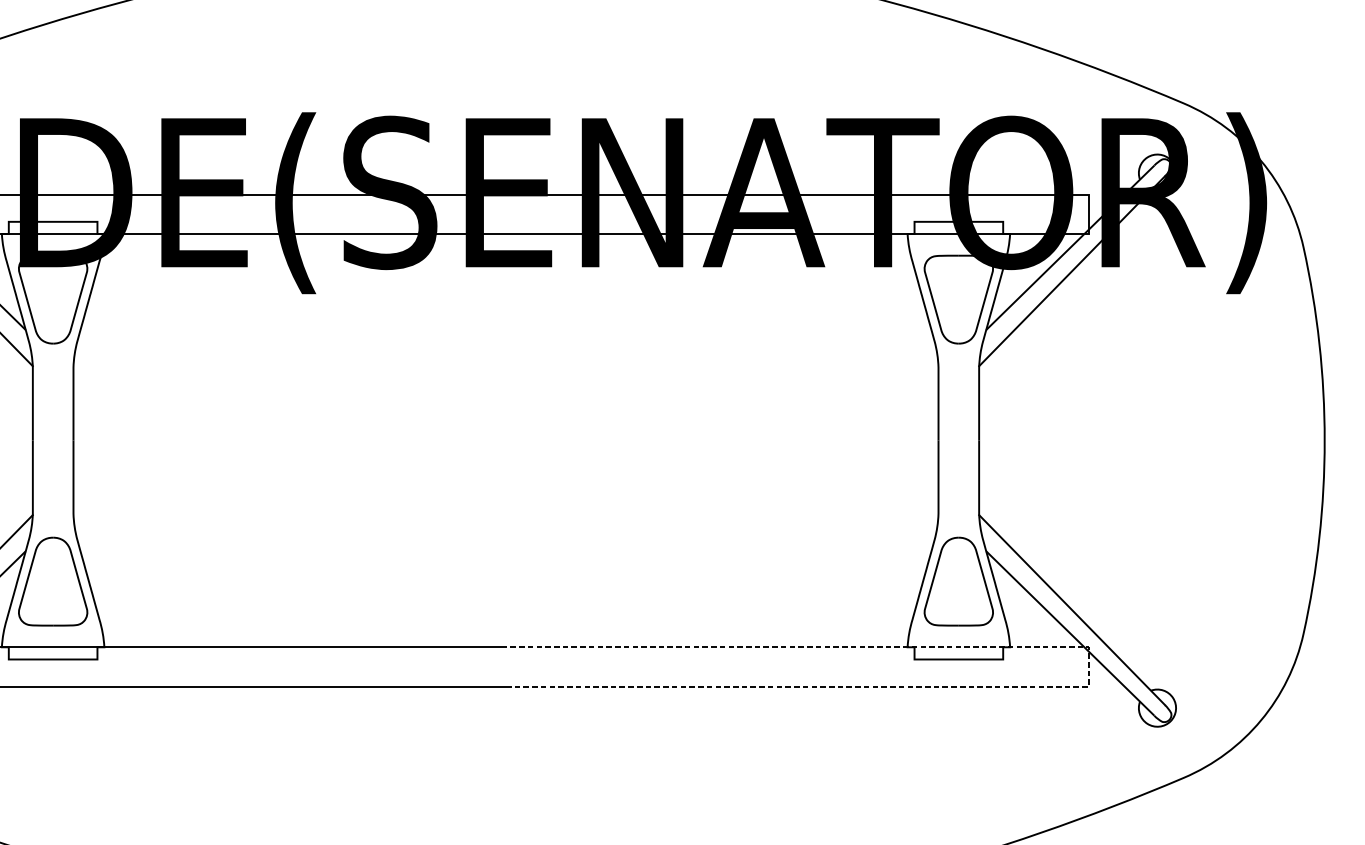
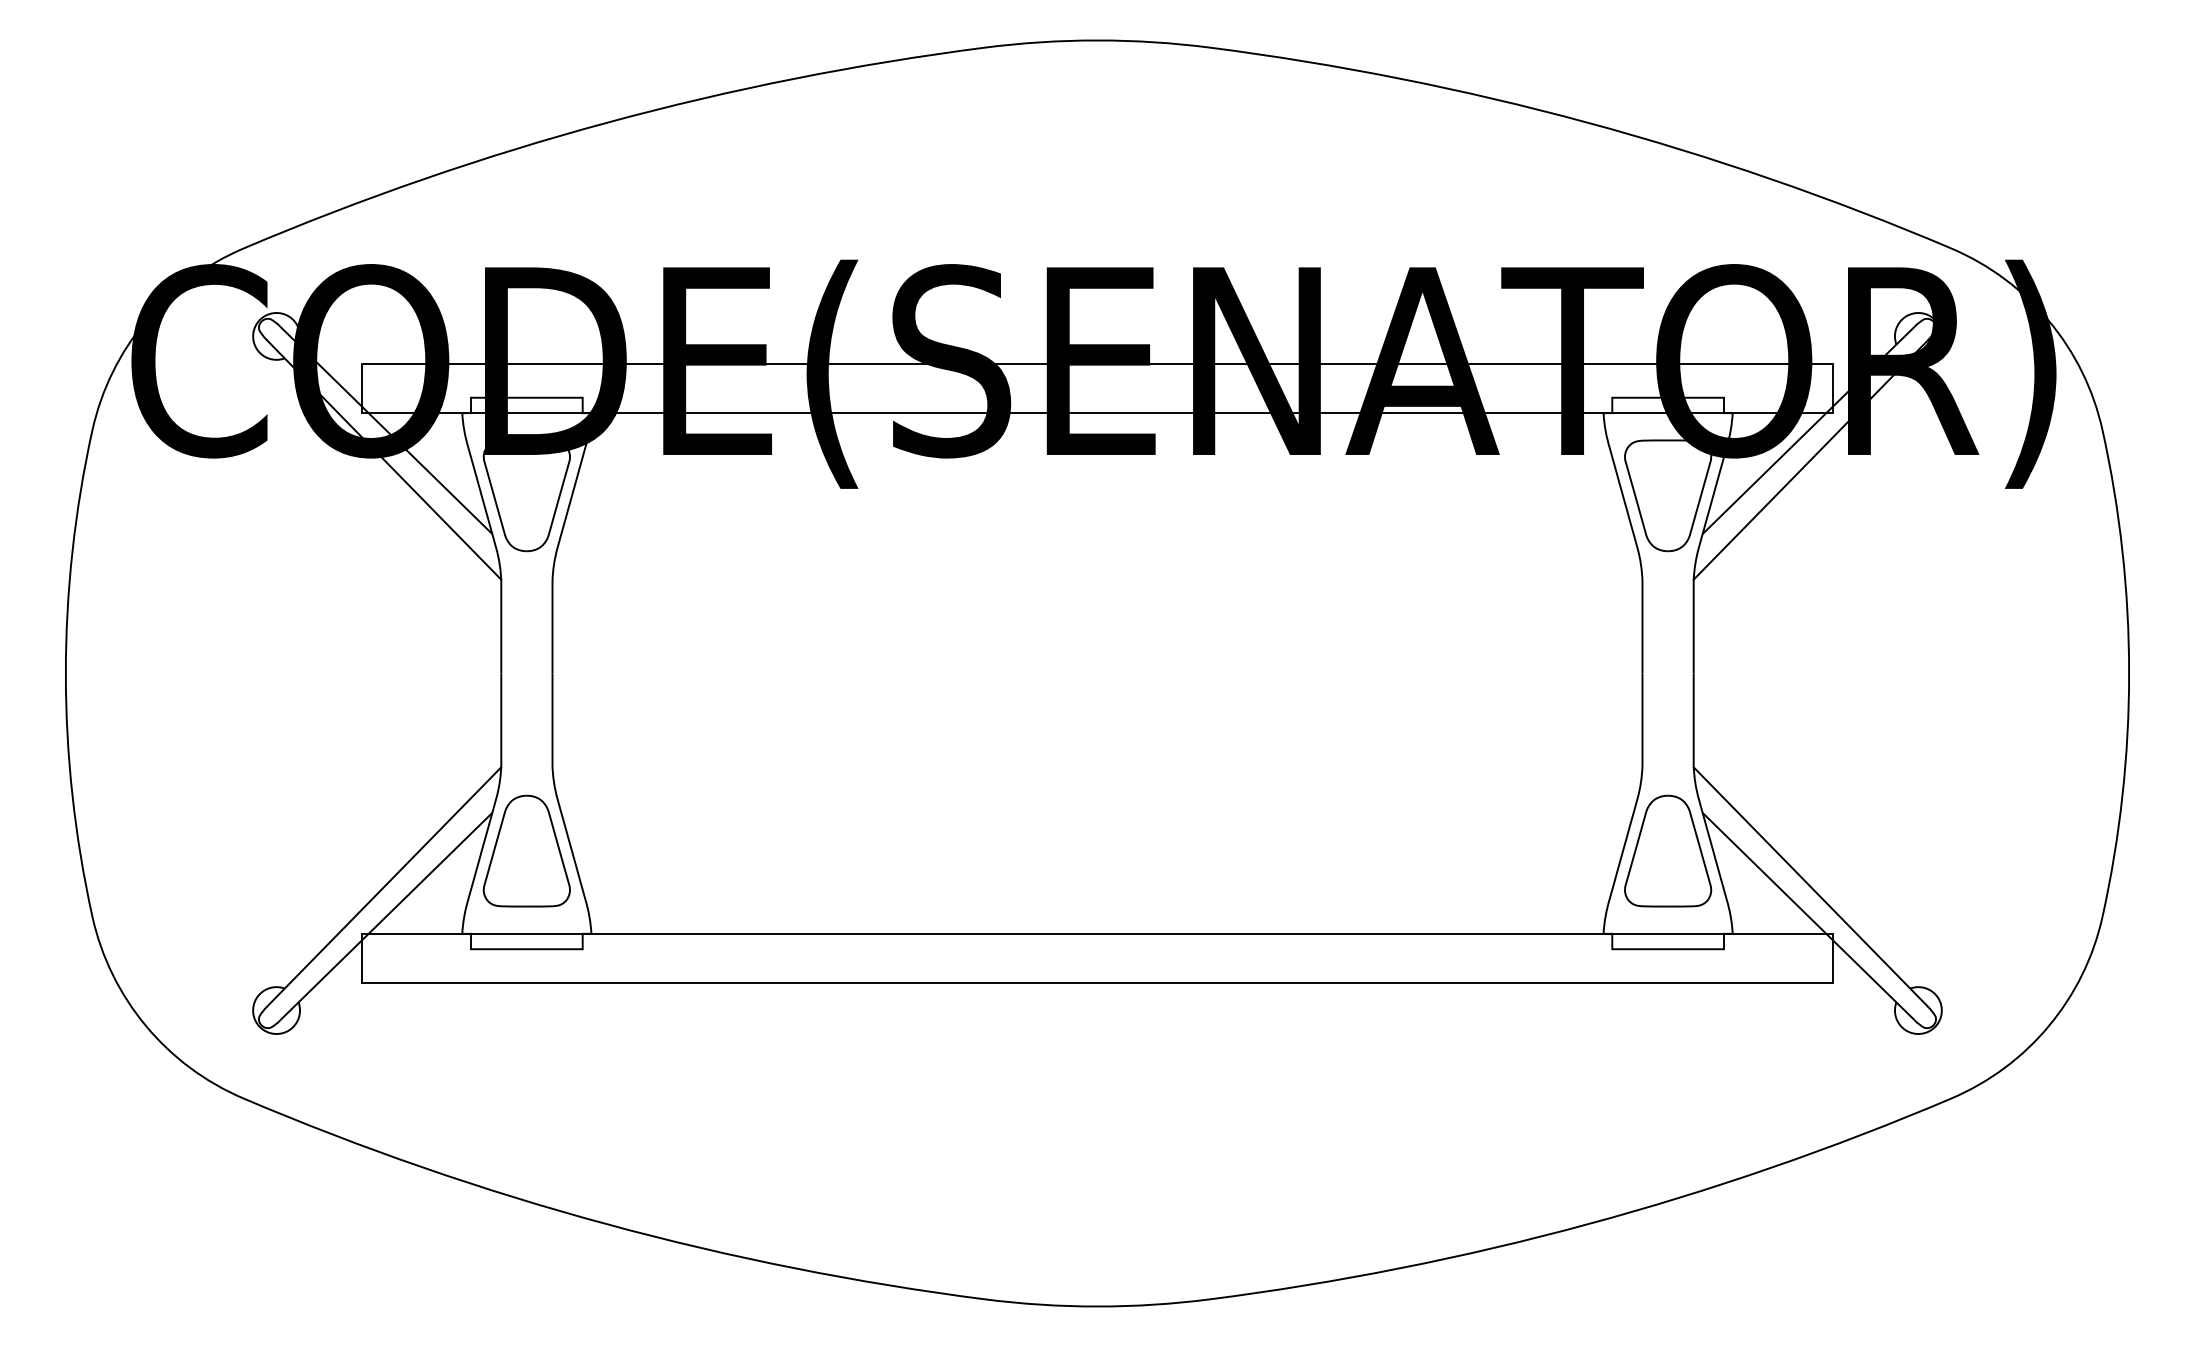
line: (1089, 666) -> (1832, 958), dashed -> solid

